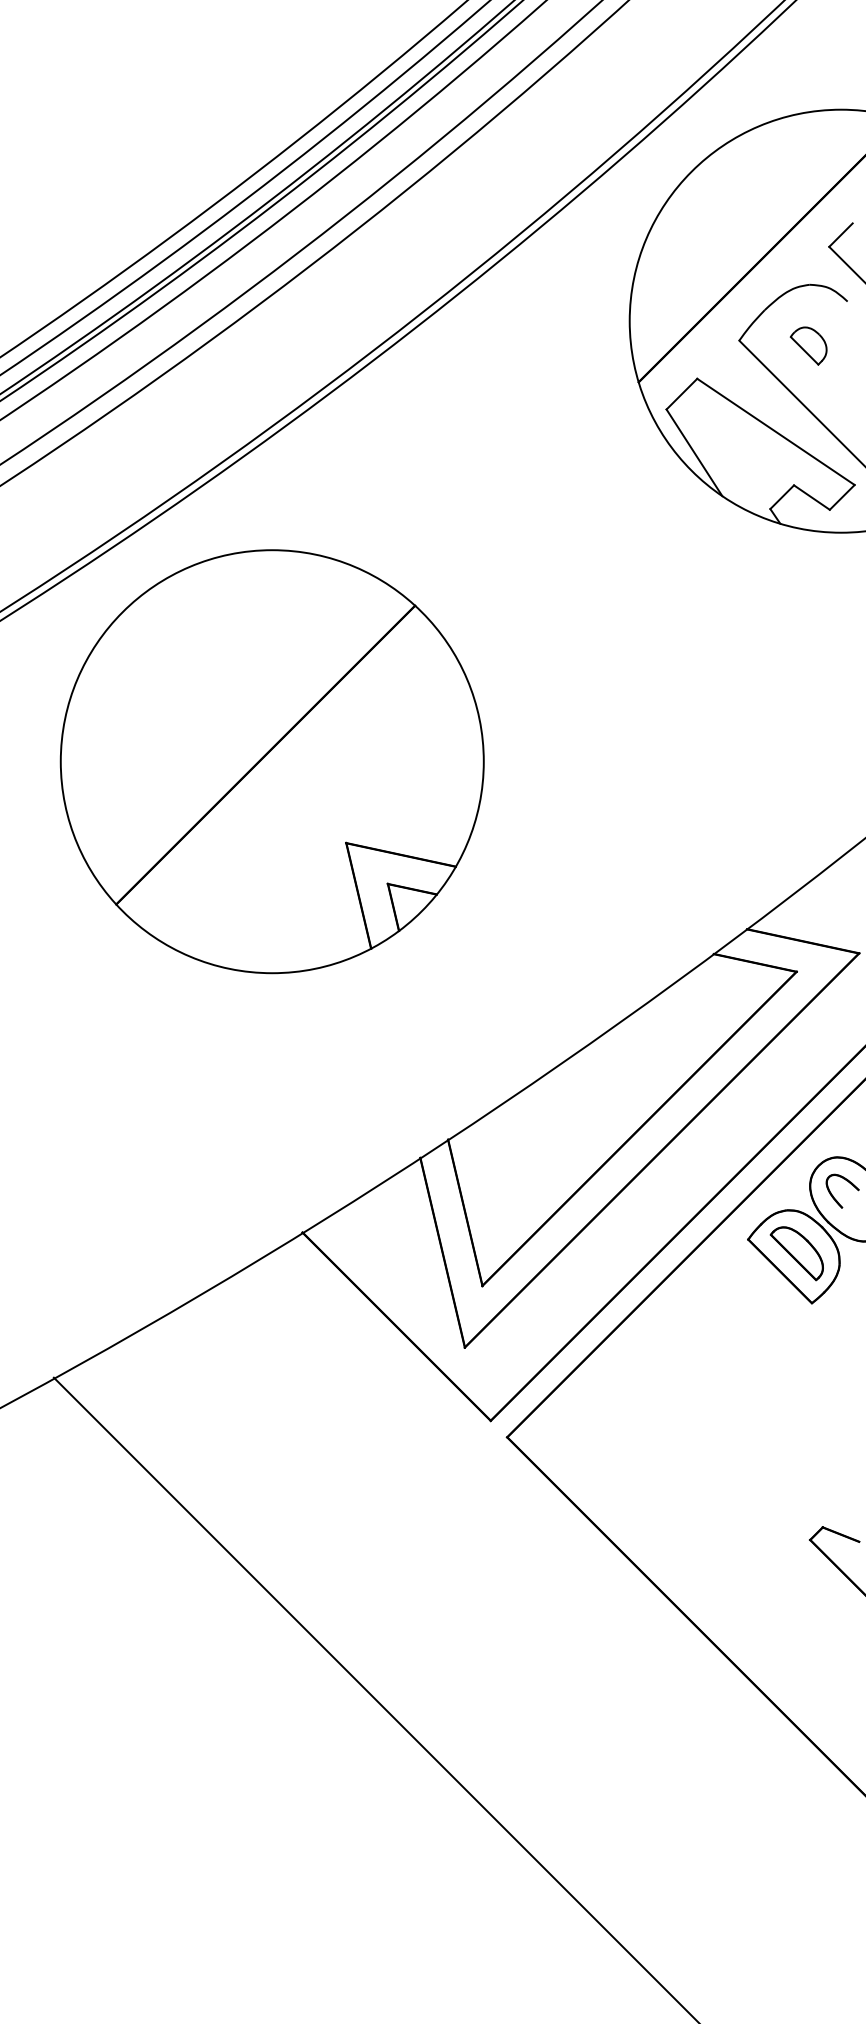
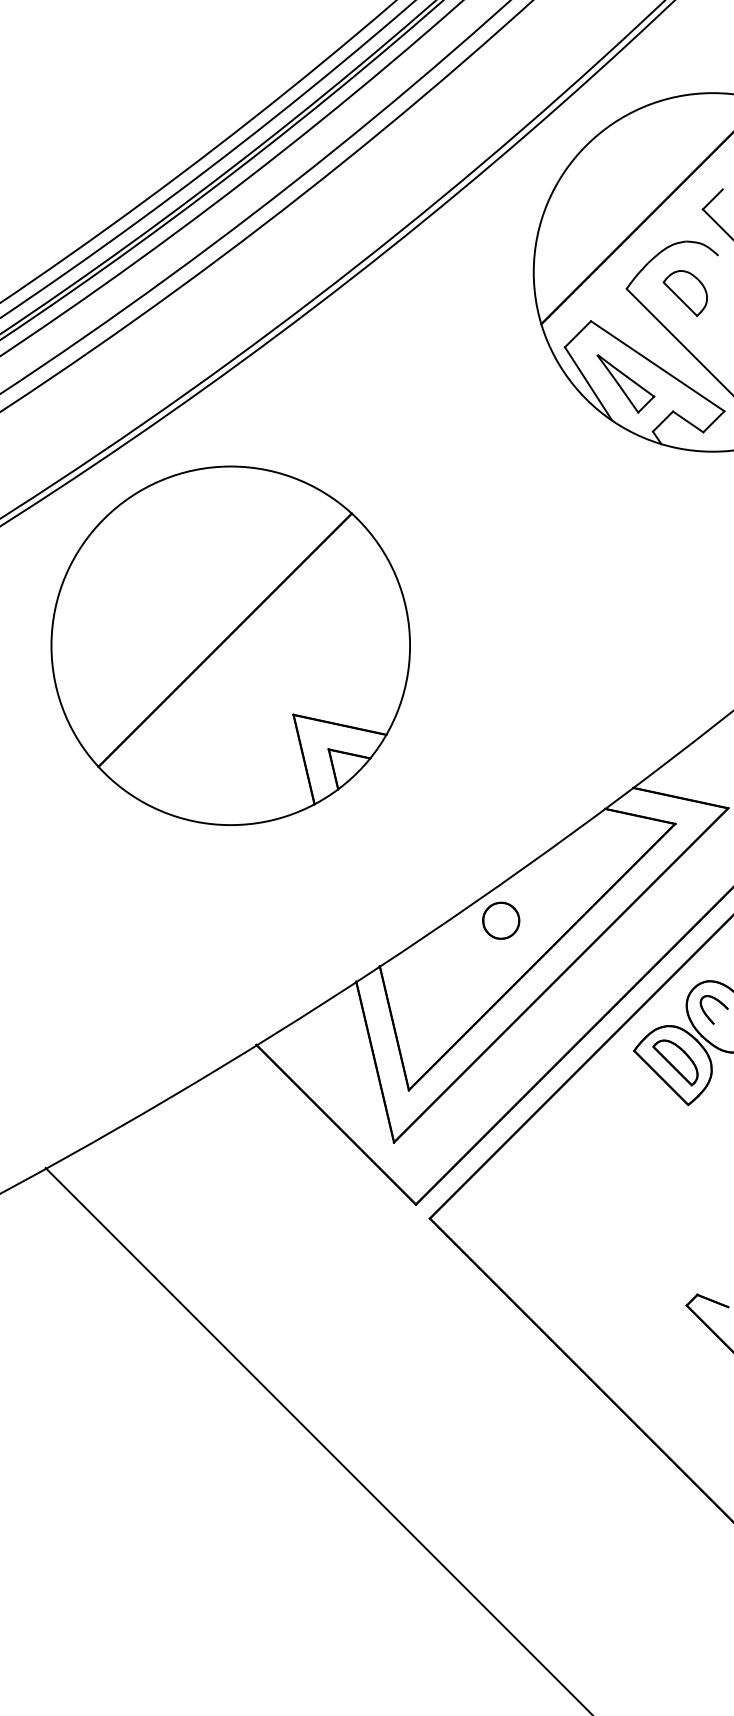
part: (808, 345) -> (685, 293), size x1.43
part: (738, 452) -> (625, 383), added
part: (591, 1085) -> (501, 920), added

